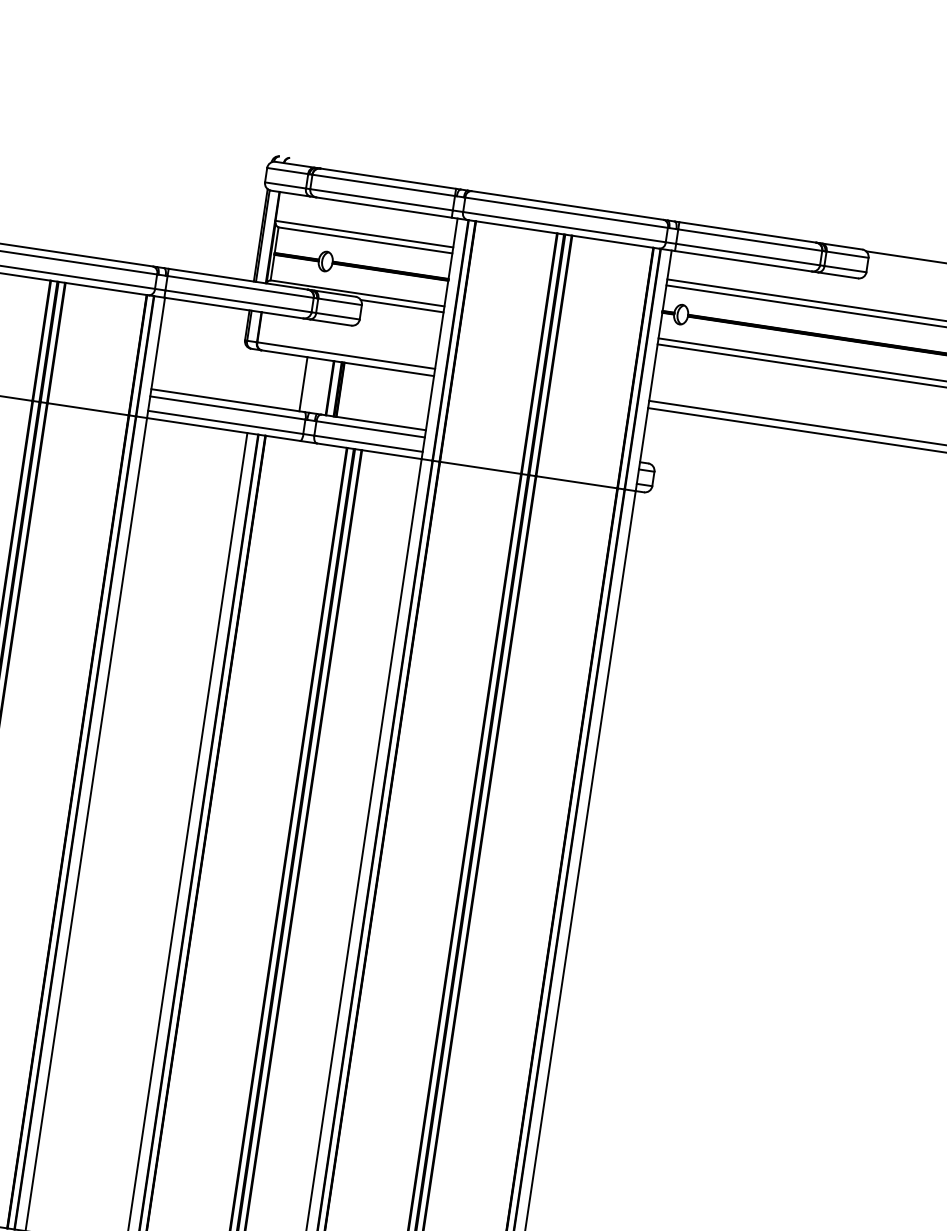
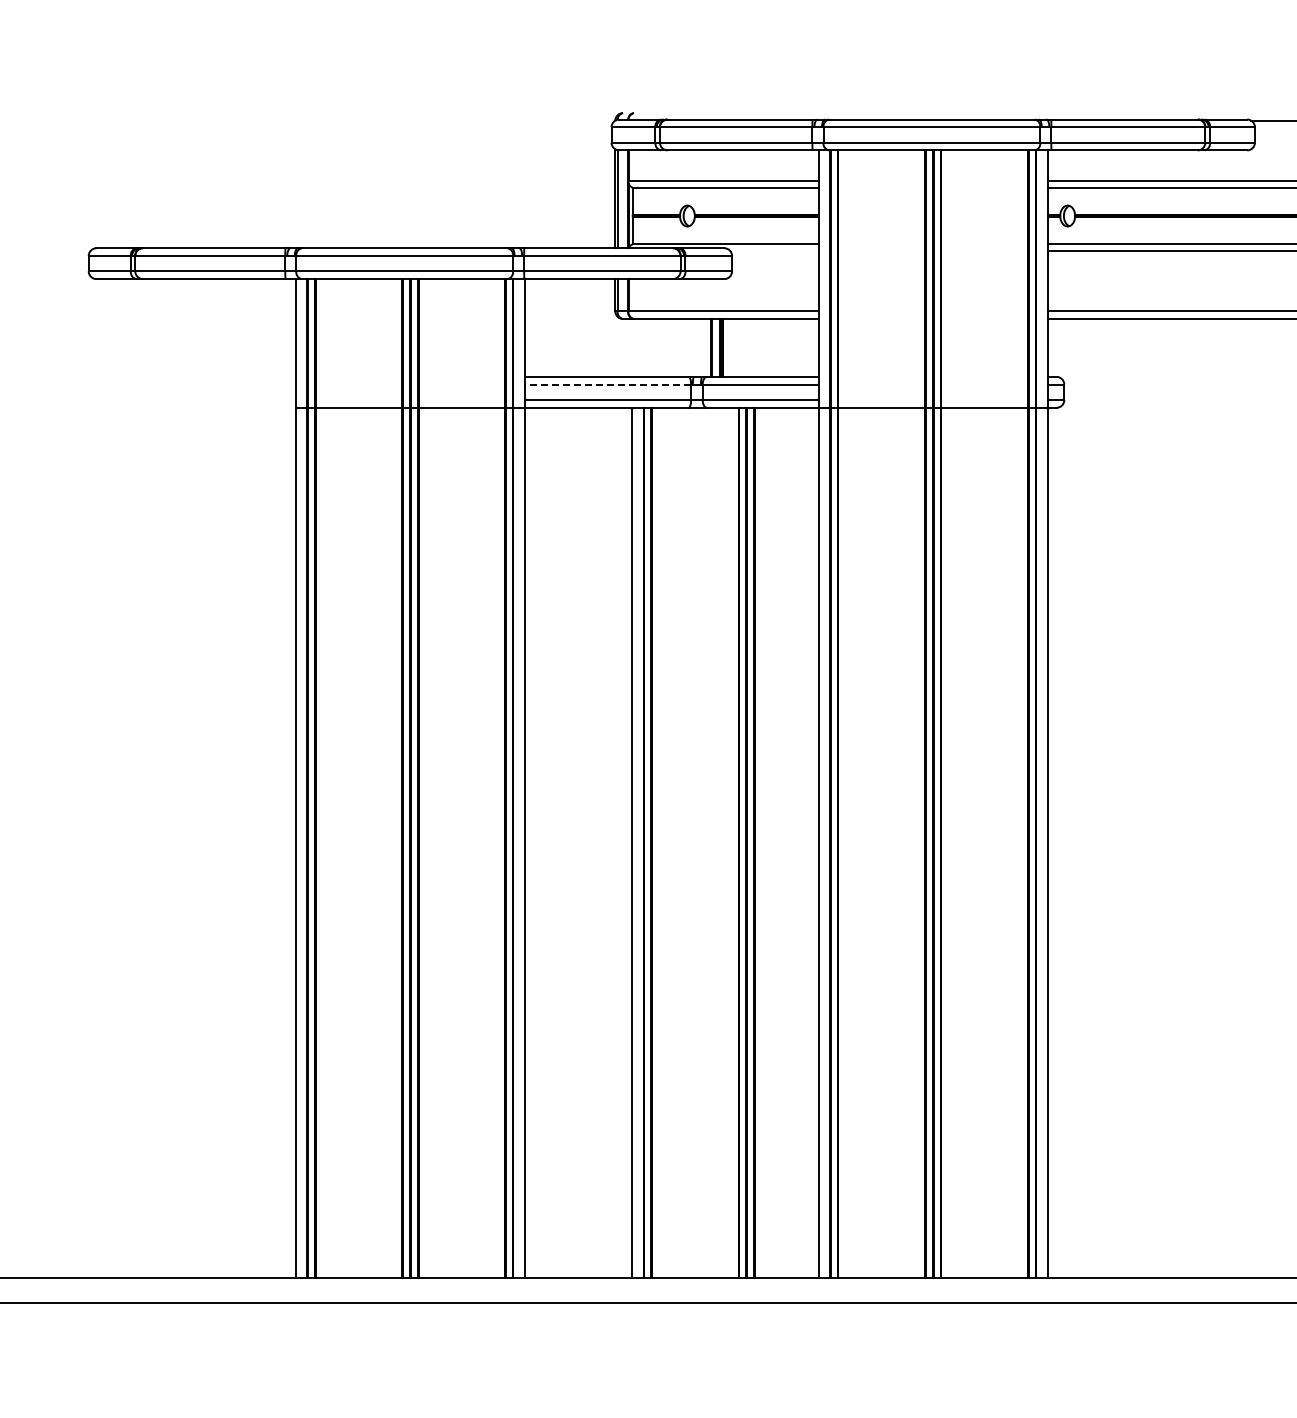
line: (402, 305) -> (774, 250), removed
line: (303, 383) -> (683, 347), removed
line: (227, 407) -> (607, 384), solid -> dashed

